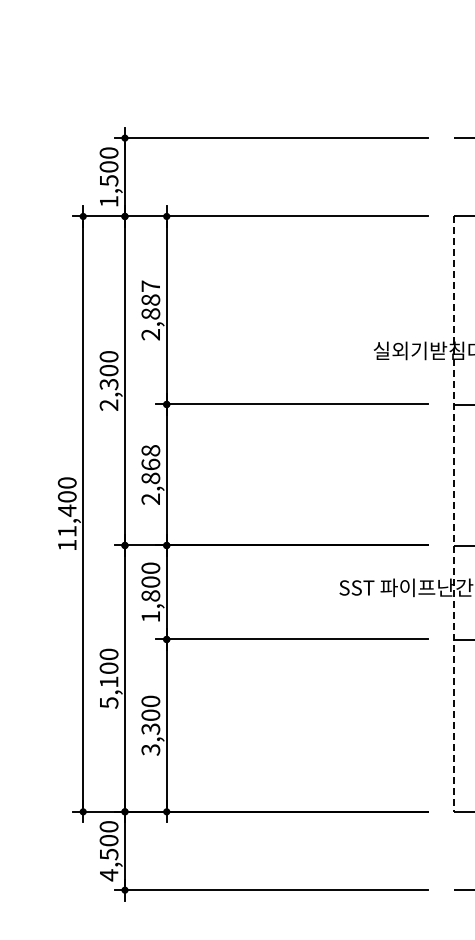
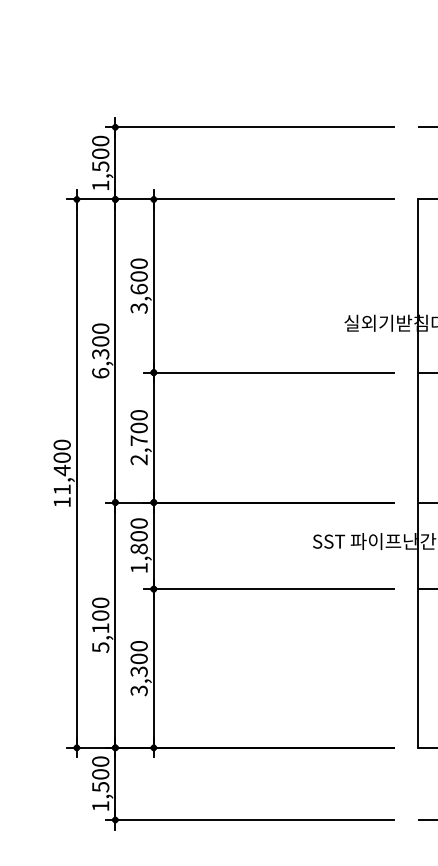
text: (150, 310) -> (138, 286), 2,887 -> 3,600
text: (108, 404) -> (100, 372), 2,300 -> 6,300
text: (150, 464) -> (138, 427), 2,868 -> 2,700
line: (453, 514) -> (417, 473), dashed -> solid
text: (109, 875) -> (101, 806), 4,500 -> 1,500

